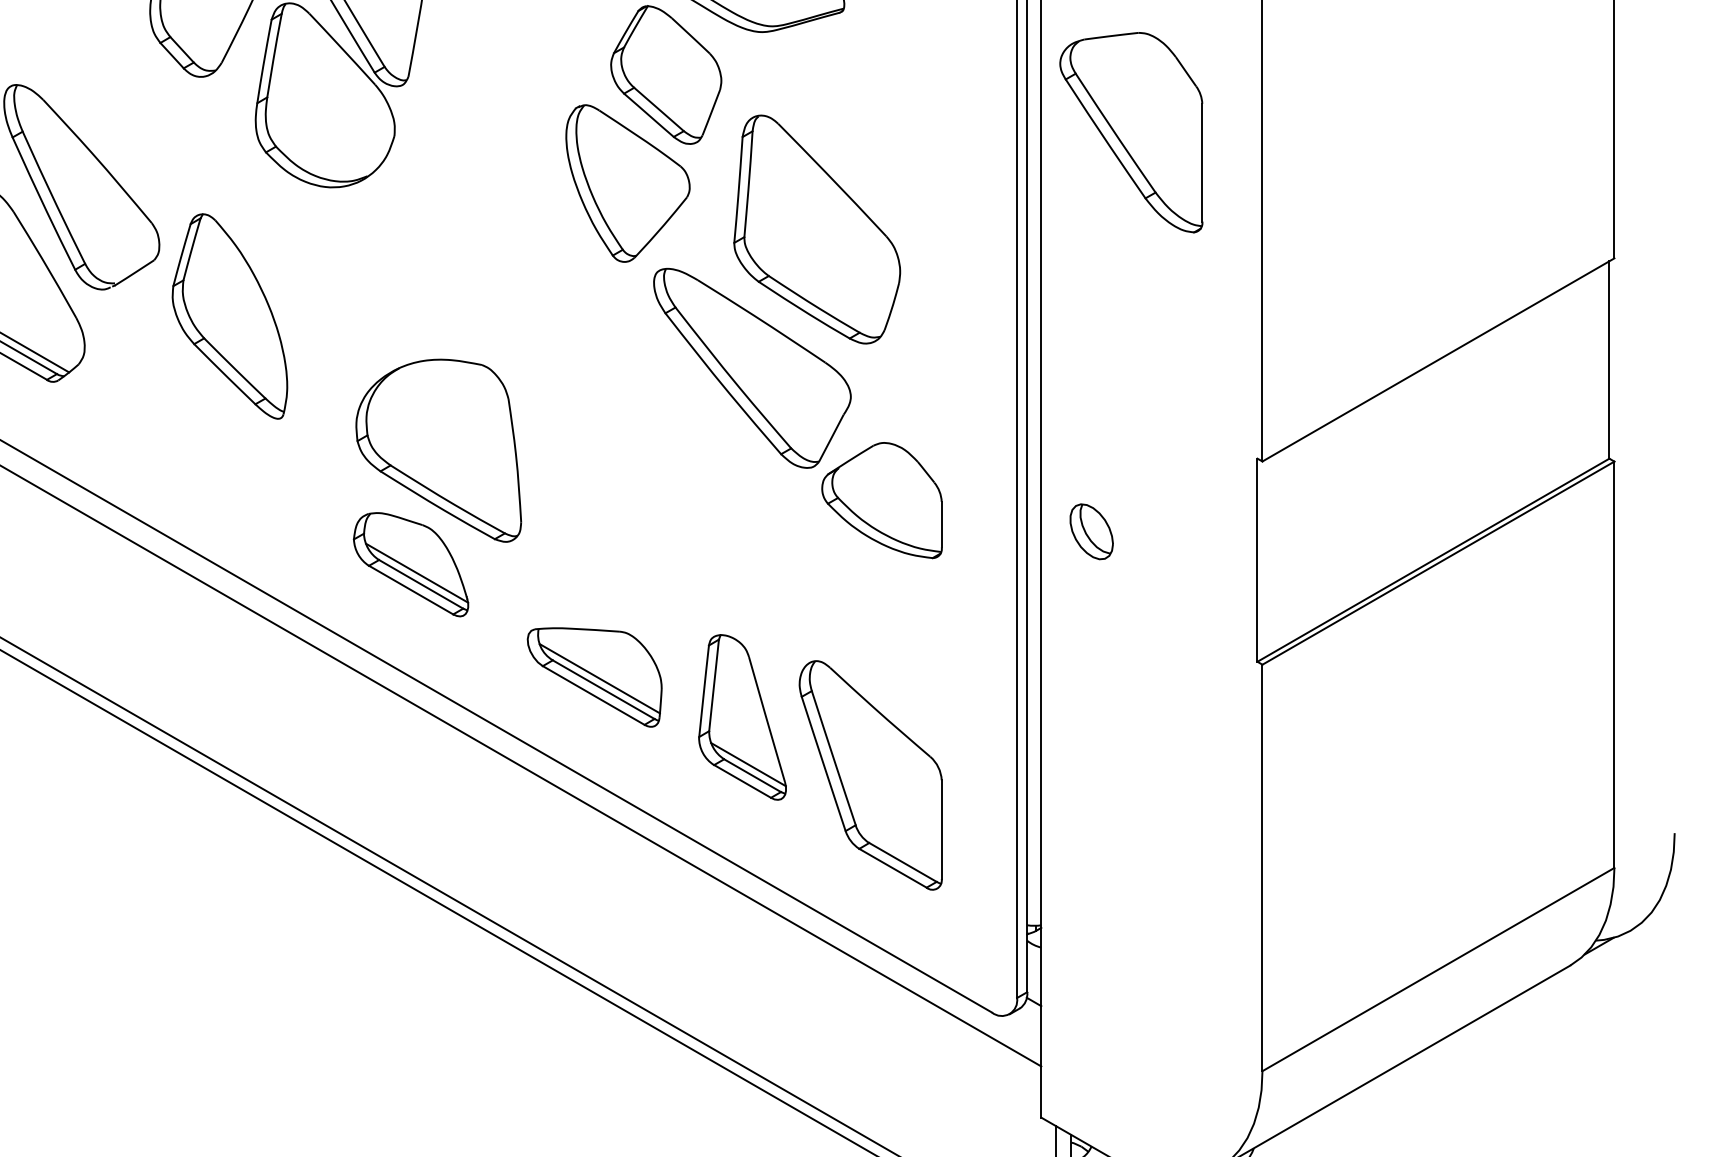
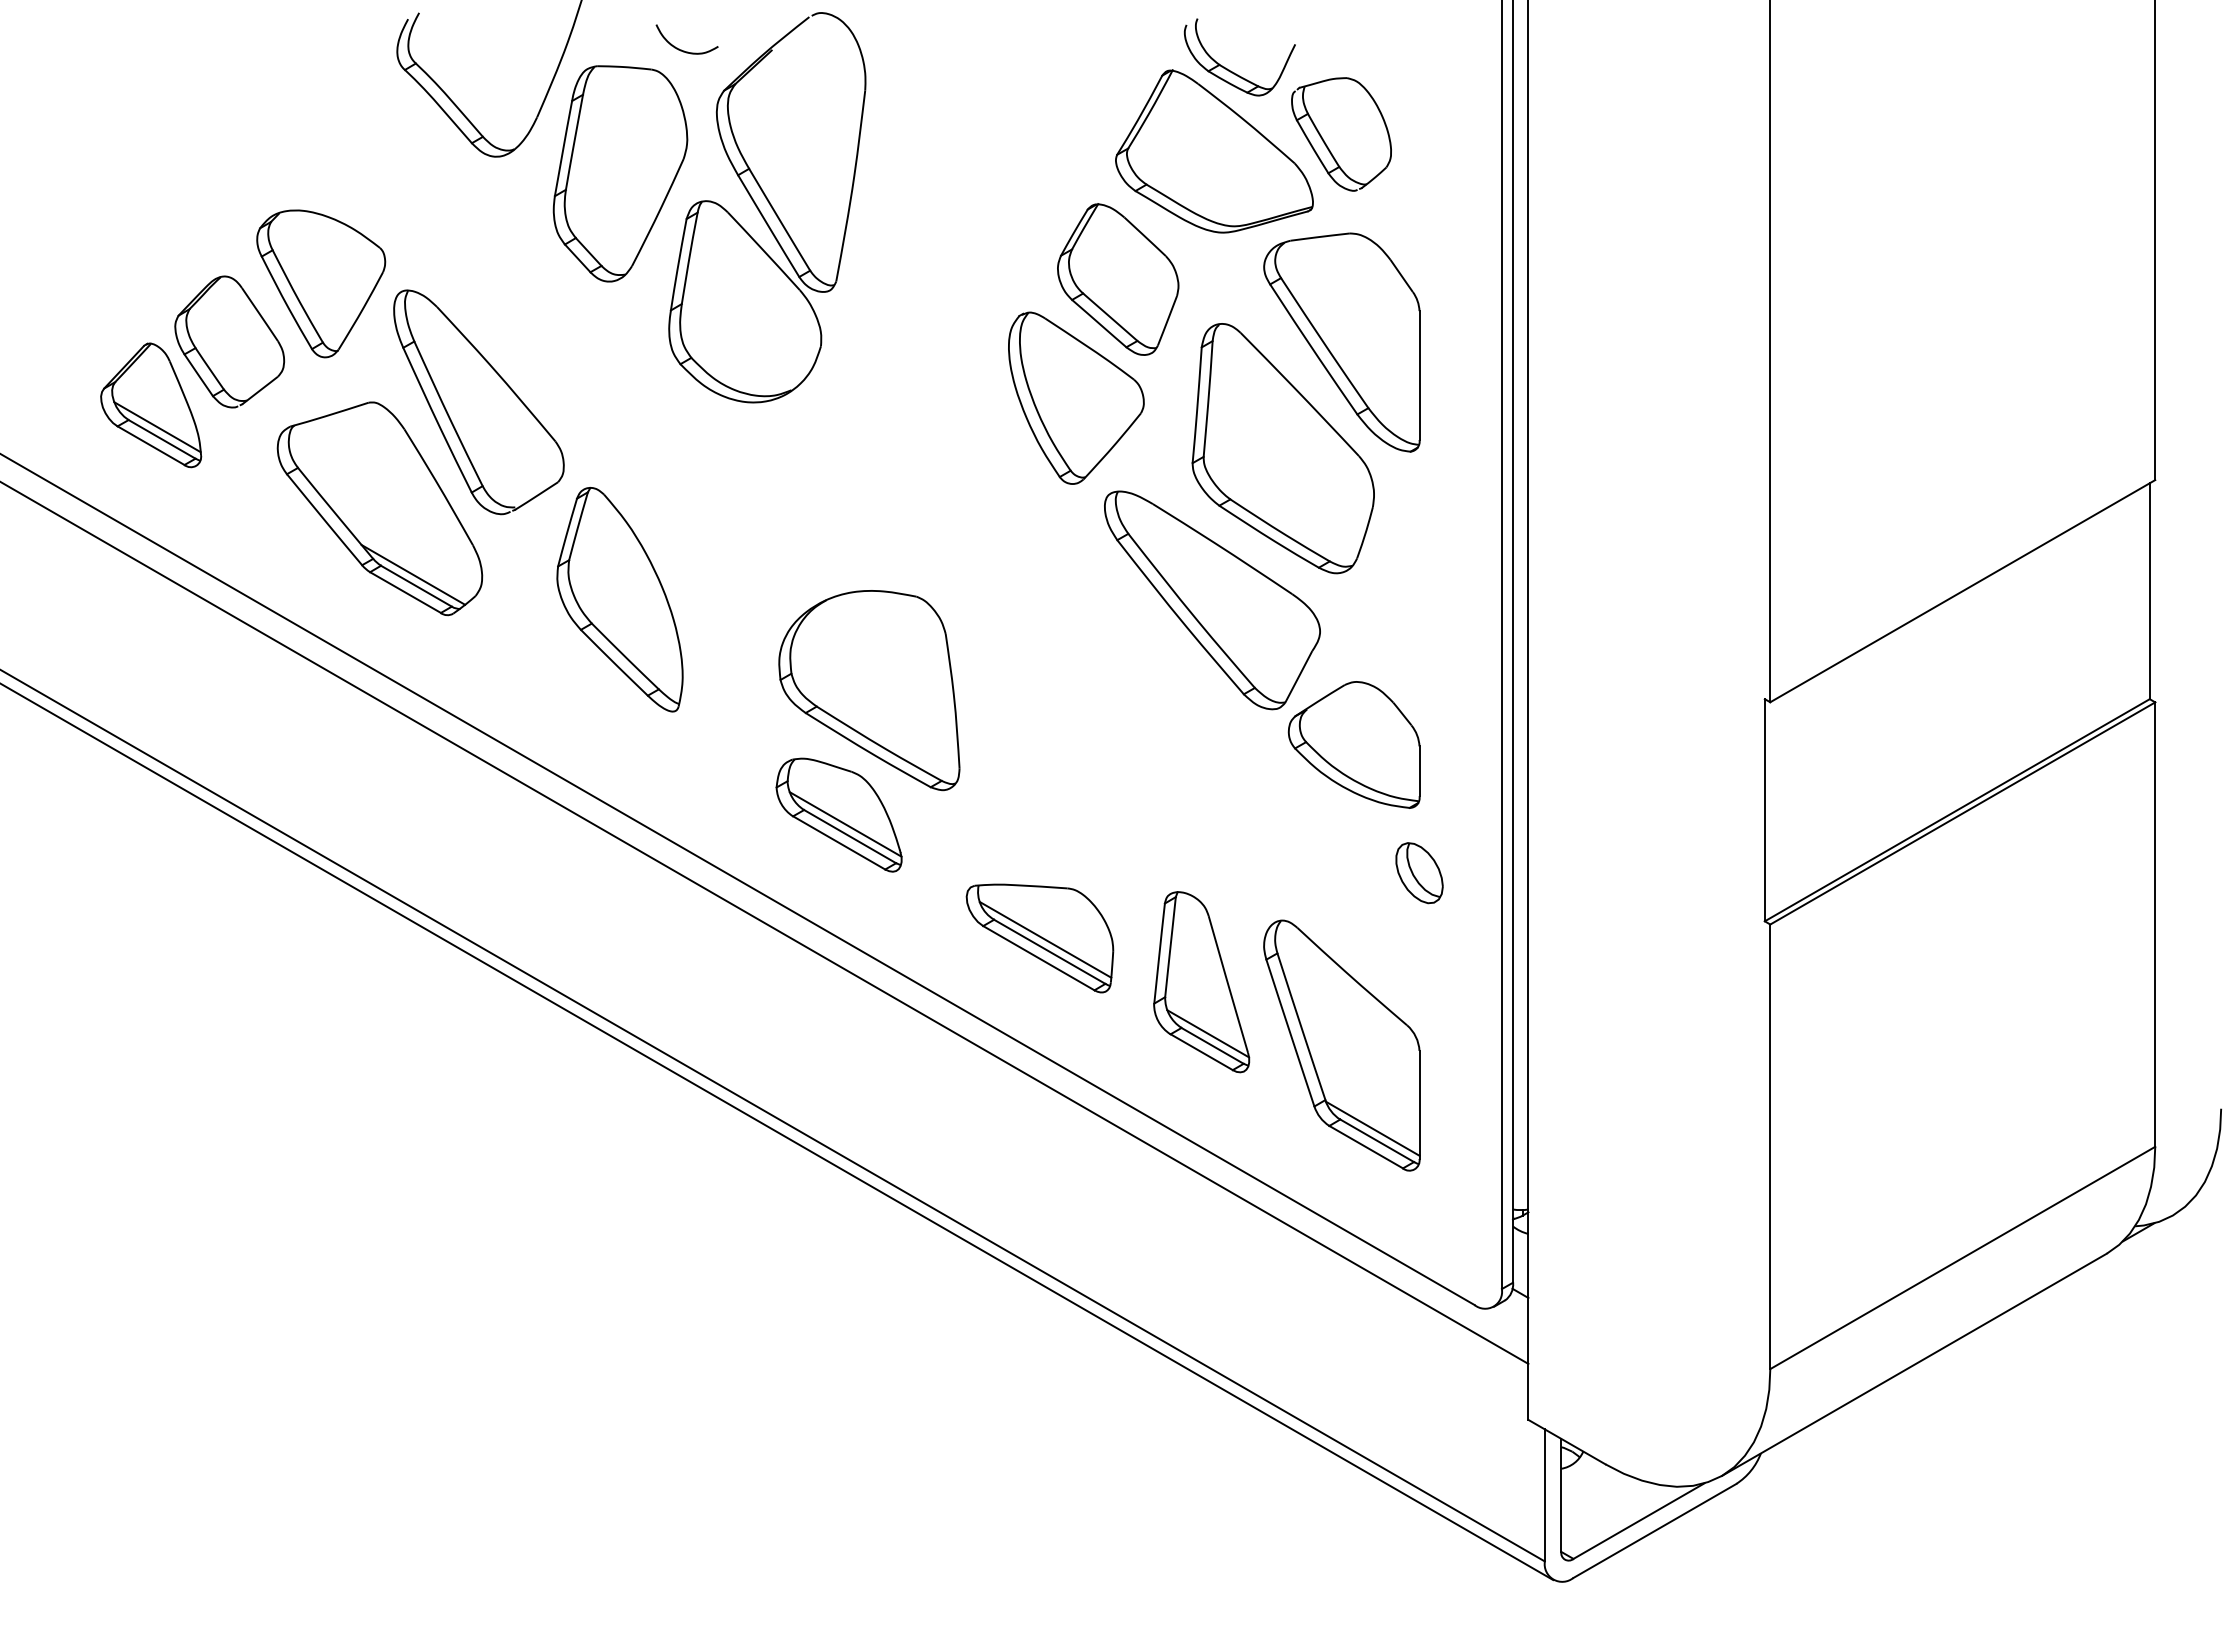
part: (1130, 132) -> (1341, 342), moved
part: (229, 316) -> (619, 599), moved
part: (1091, 532) -> (1419, 873), moved
line: (898, 851) -> (1372, 1128), added

